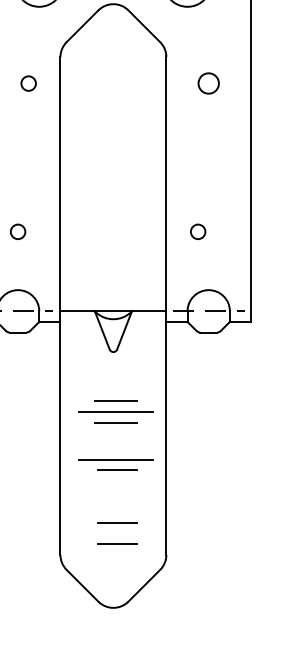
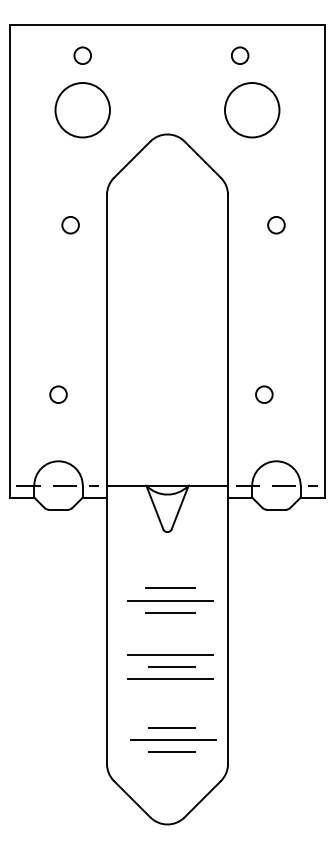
circle: (208, 83) -> (276, 225), size x0.71
line: (116, 481) -> (170, 679), added
line: (118, 533) -> (173, 739), added

